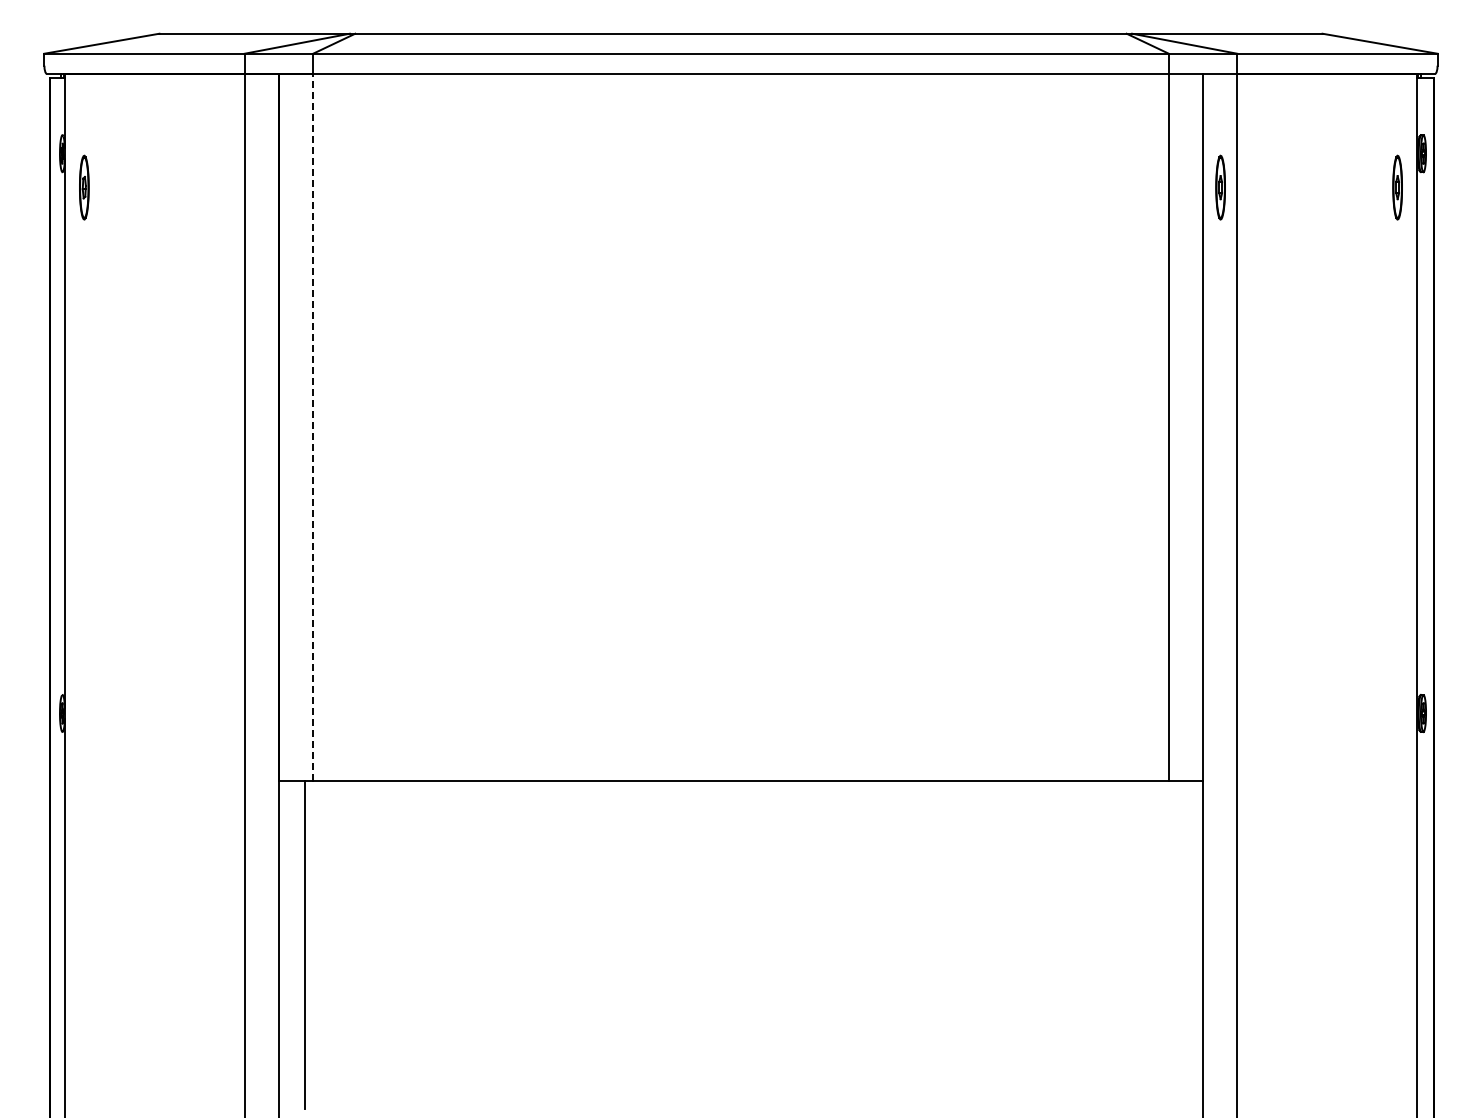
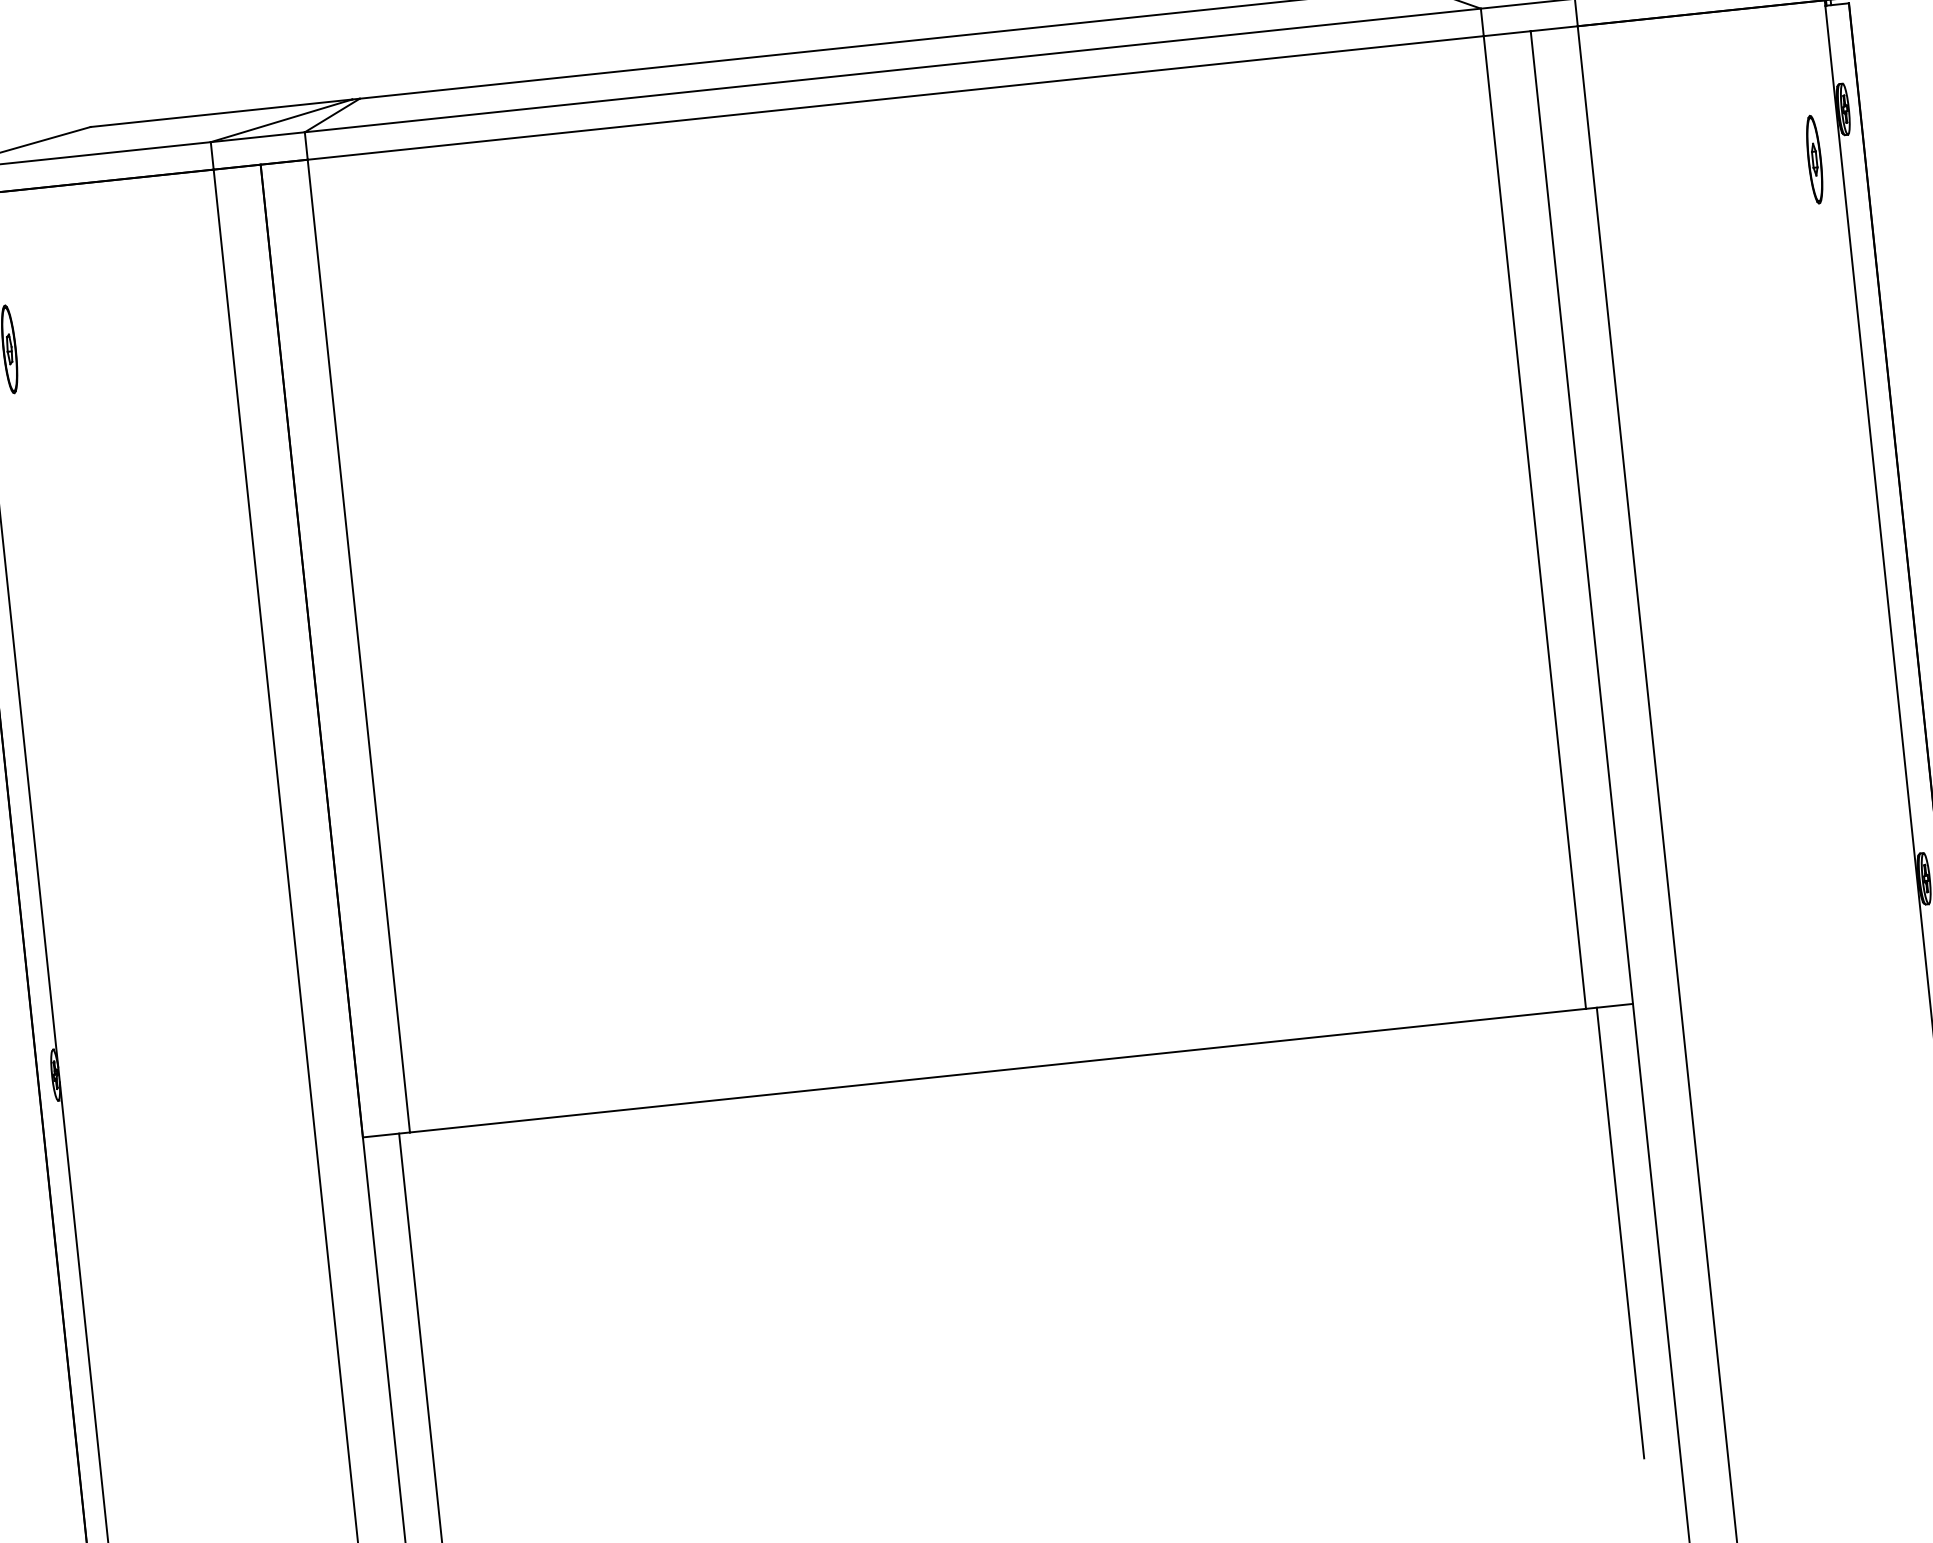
part: (1220, 187) -> (1571, 185), removed
line: (313, 427) -> (359, 645), dashed -> solid
line: (1176, 945) -> (1620, 1233), added

